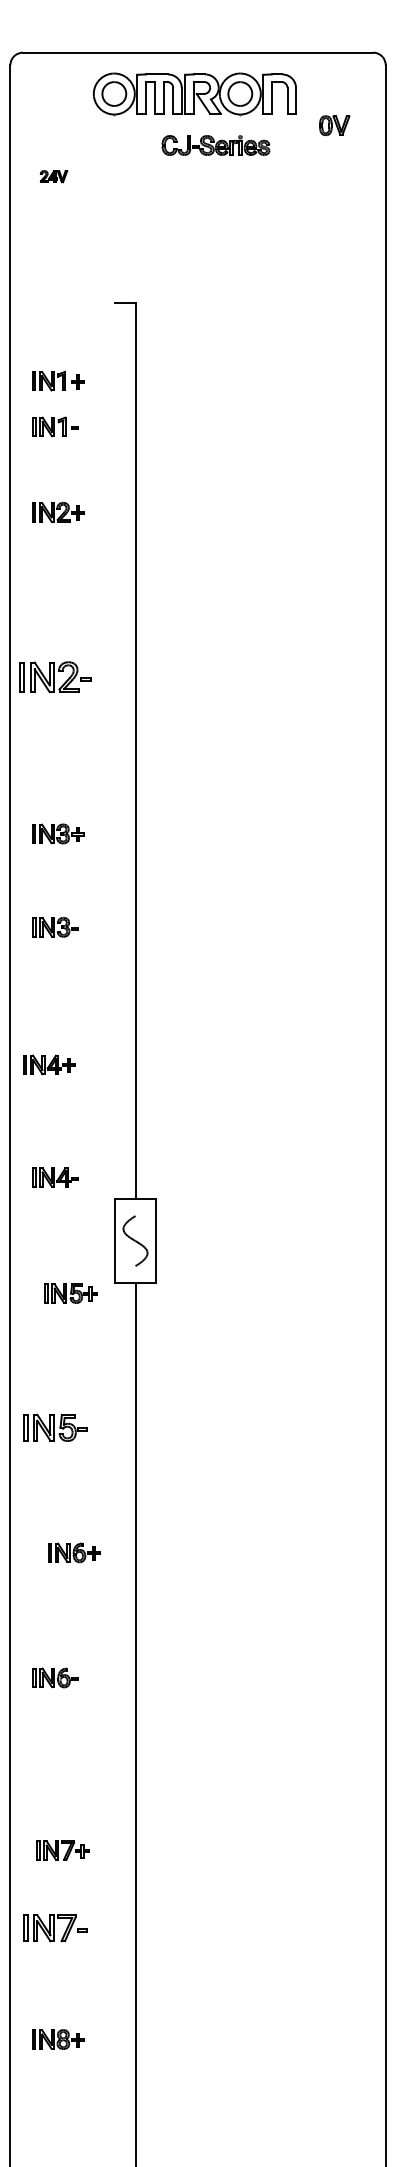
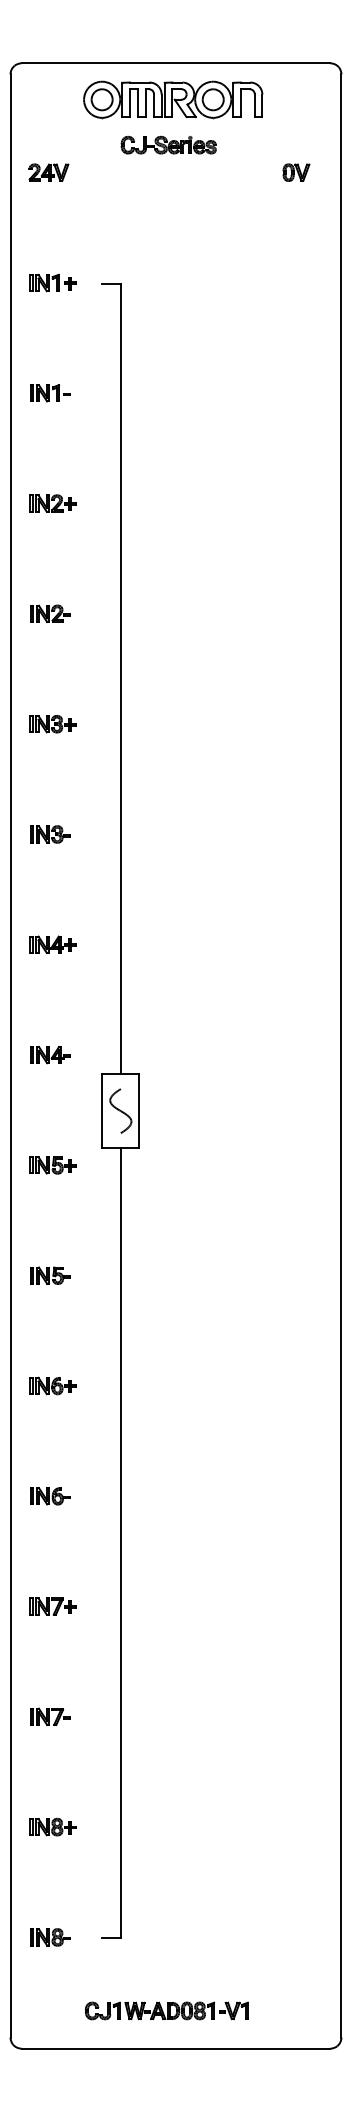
part: (334, 125) -> (296, 172), moved
part: (215, 144) -> (168, 144), moved
part: (53, 176) -> (48, 172), size x1.67
part: (58, 380) -> (52, 282), moved
part: (58, 512) -> (52, 503), moved
part: (55, 676) -> (50, 613), size x0.62
part: (58, 834) -> (52, 724), moved
part: (48, 1064) -> (52, 944), moved
part: (70, 1293) -> (52, 1165), moved
part: (55, 1427) -> (50, 1275), size x0.71
part: (73, 1552) -> (52, 1385), moved
part: (62, 1850) -> (52, 1606), moved
part: (55, 1927) -> (50, 1716), size x0.71
part: (58, 2038) -> (52, 1826), moved

